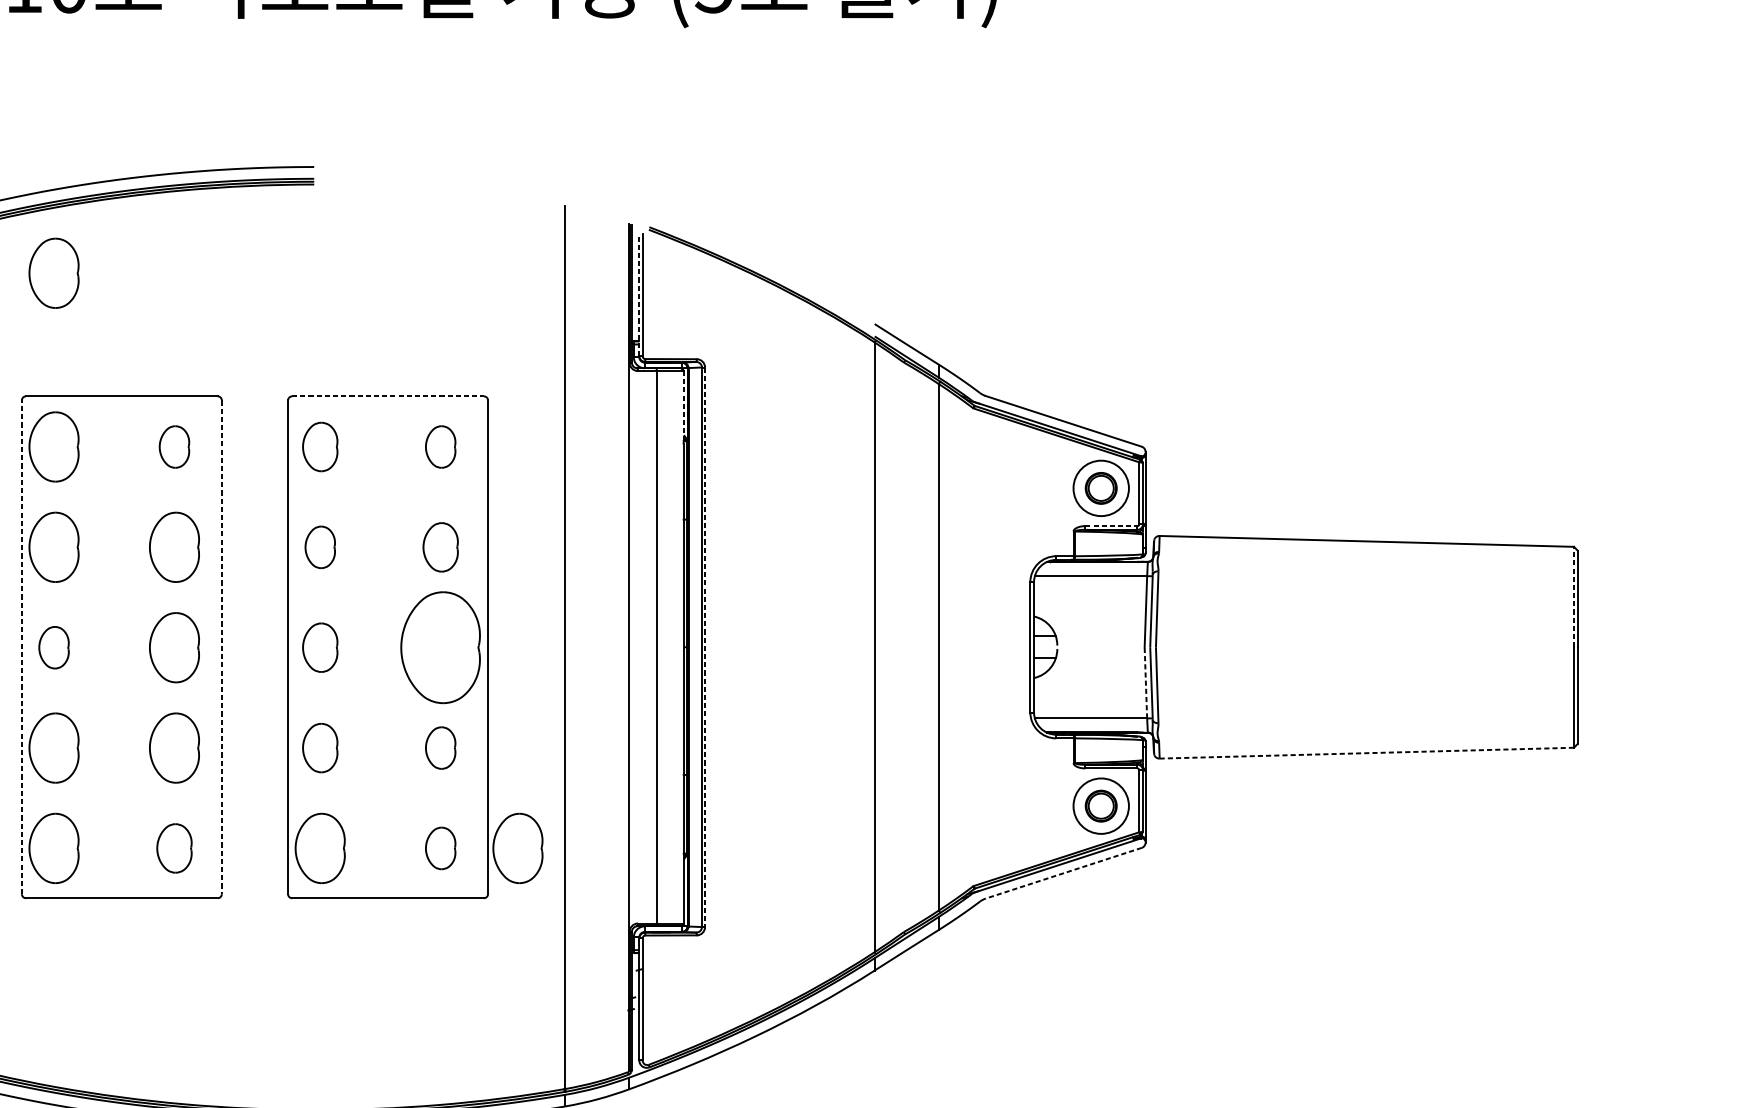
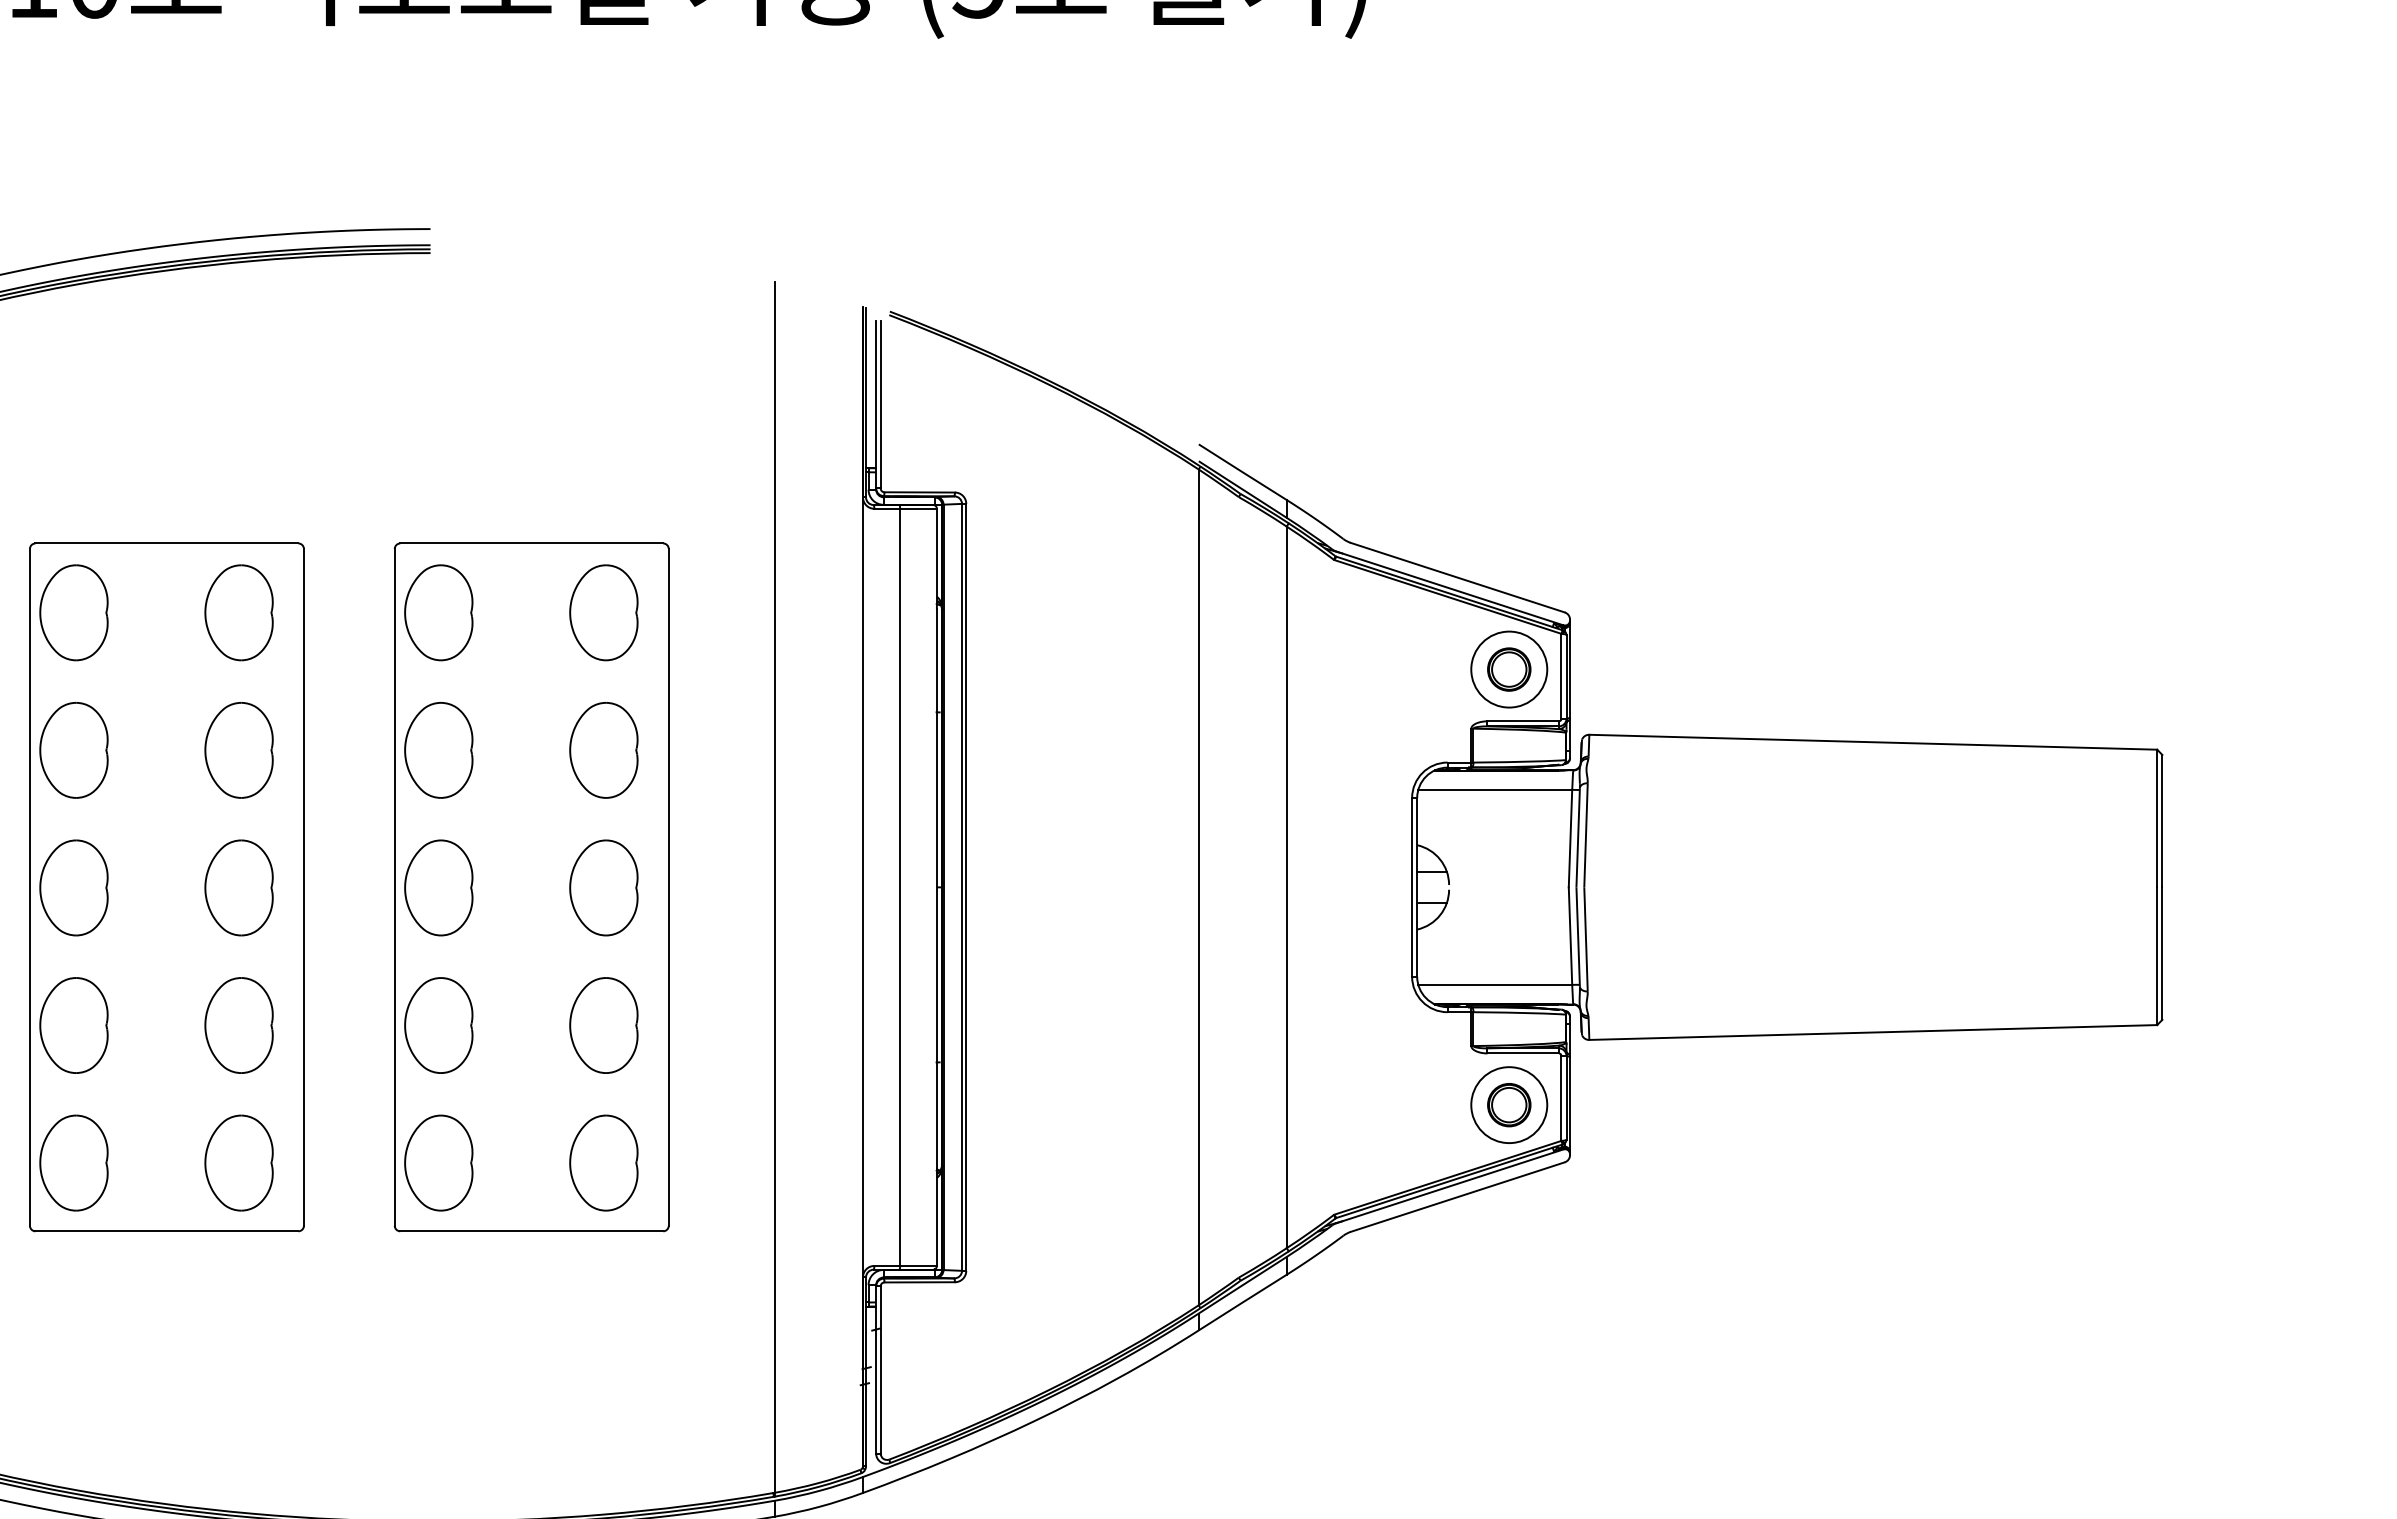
part: (53, 273) -> (73, 374), removed
line: (639, 294) -> (876, 404), dashed -> solid
line: (387, 396) -> (531, 543), dashed -> solid
line: (683, 405) -> (936, 556), dashed -> solid
part: (174, 446) -> (238, 612), size x1.67
part: (320, 446) -> (438, 612), size x1.43
part: (440, 446) -> (603, 612), size x1.67
line: (1111, 526) -> (1523, 721), dashed -> solid
part: (320, 547) -> (438, 750), size x1.67
part: (440, 547) -> (603, 750), size x1.43
line: (1574, 597) -> (2157, 818), dashed -> solid
line: (21, 646) -> (29, 886), dashed -> solid
part: (53, 647) -> (73, 887), size x1.67
line: (222, 647) -> (304, 887), dashed -> solid
part: (320, 647) -> (438, 887), size x1.43
part: (440, 647) -> (603, 887), size x0.62
line: (705, 647) -> (966, 887), dashed -> solid
line: (1145, 683) -> (1570, 936), dashed -> solid
part: (320, 748) -> (438, 1025), size x1.43
part: (440, 748) -> (603, 1025), size x1.67
line: (1366, 753) -> (1873, 1032), dashed -> solid
part: (174, 848) -> (238, 1162), size x1.43
part: (440, 848) -> (603, 1162), size x1.67
part: (517, 848) -> (709, 1162), removed
line: (1063, 873) -> (1457, 1197), dashed -> solid

